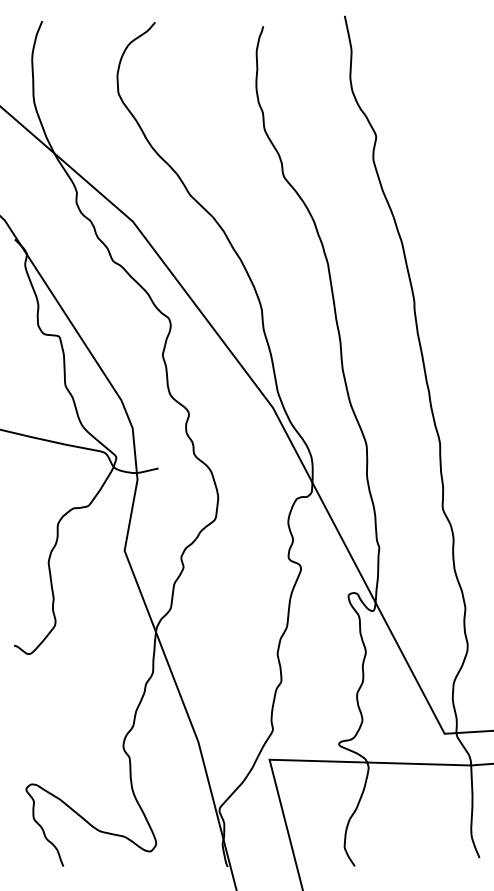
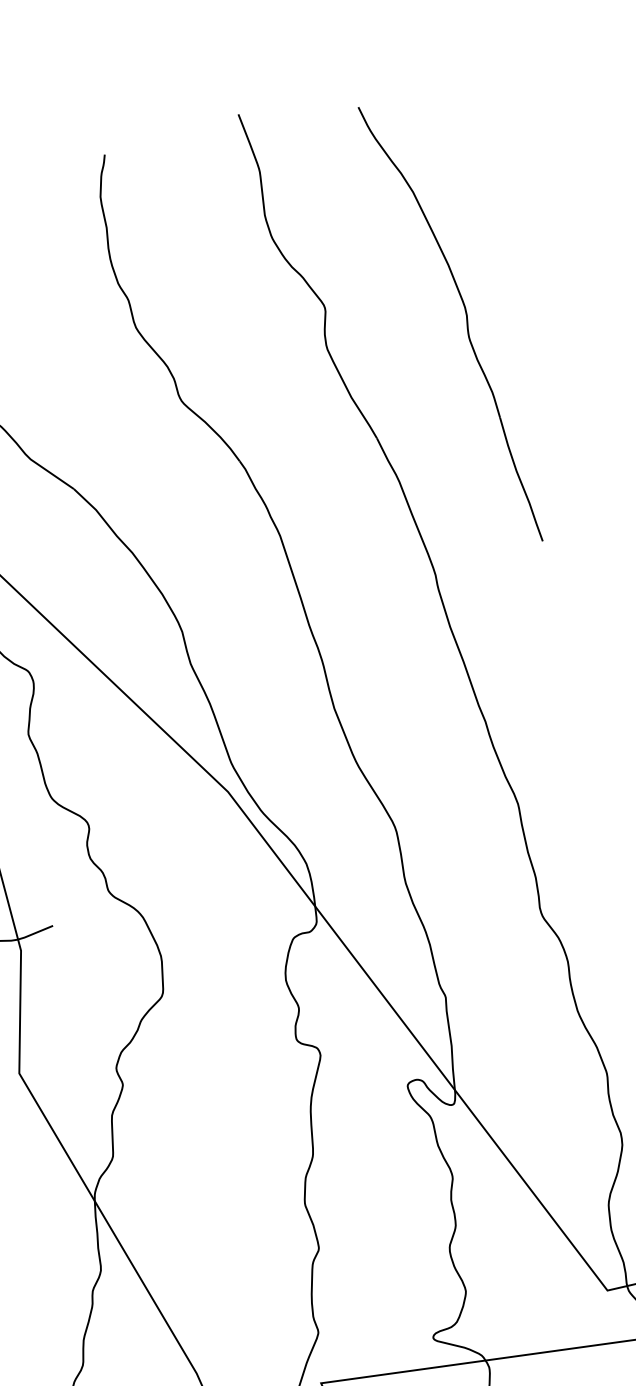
part: (456, 157) -> (465, 320), added

